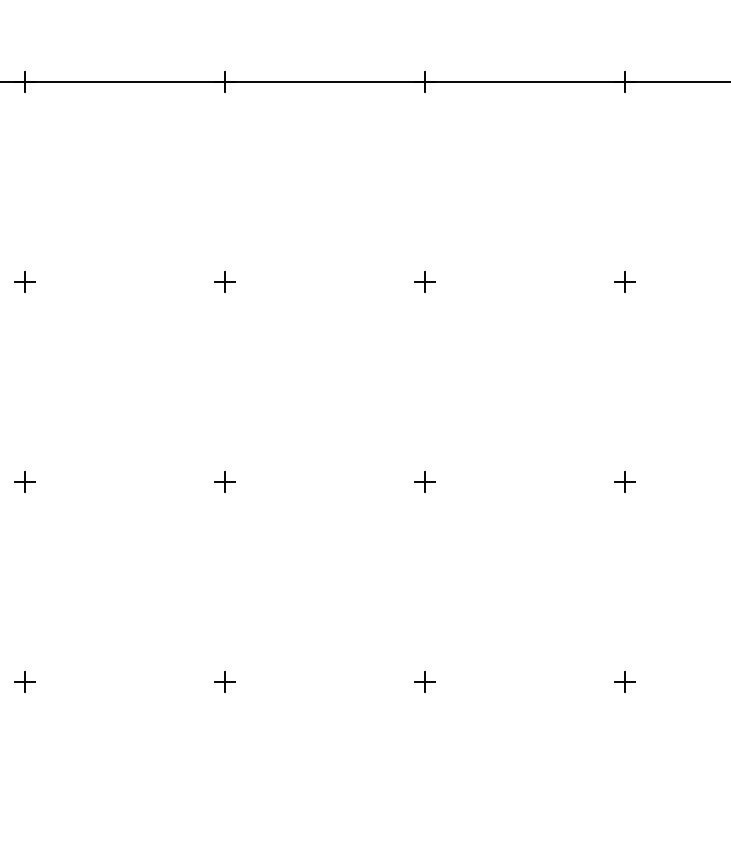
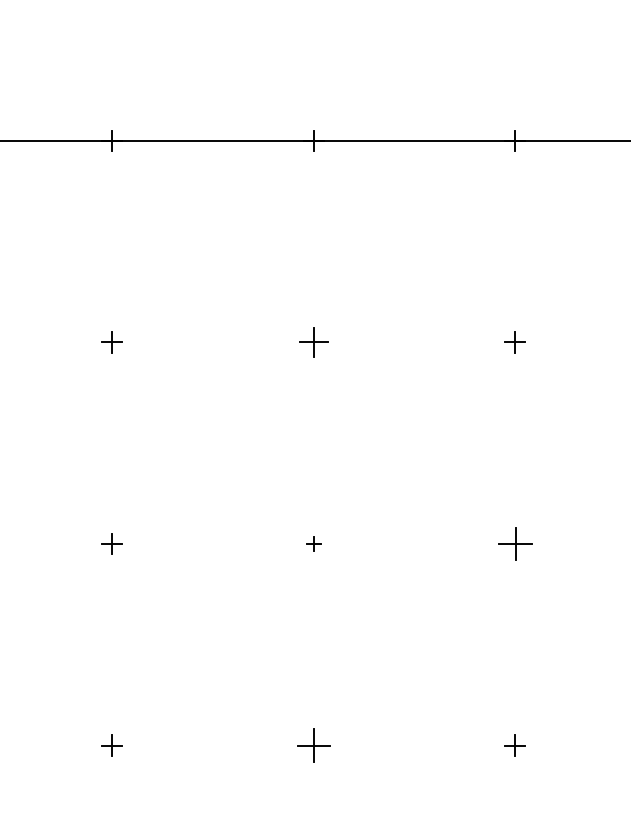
part: (424, 281) -> (313, 342), size x1.4
part: (424, 481) -> (313, 543), size x0.7
part: (624, 481) -> (514, 543), size x1.6
part: (424, 681) -> (313, 745), size x1.6

